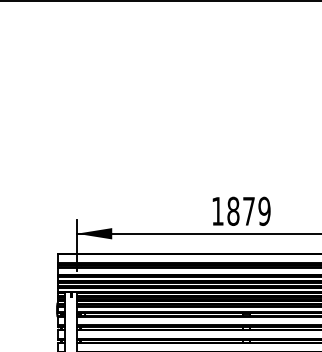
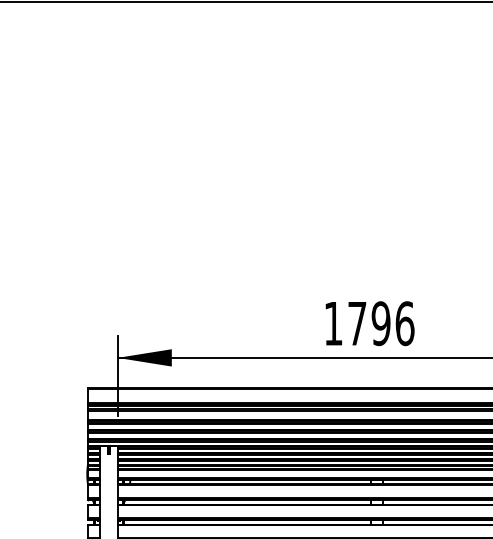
text: (248, 210) -> (380, 322), 1879 -> 1796

